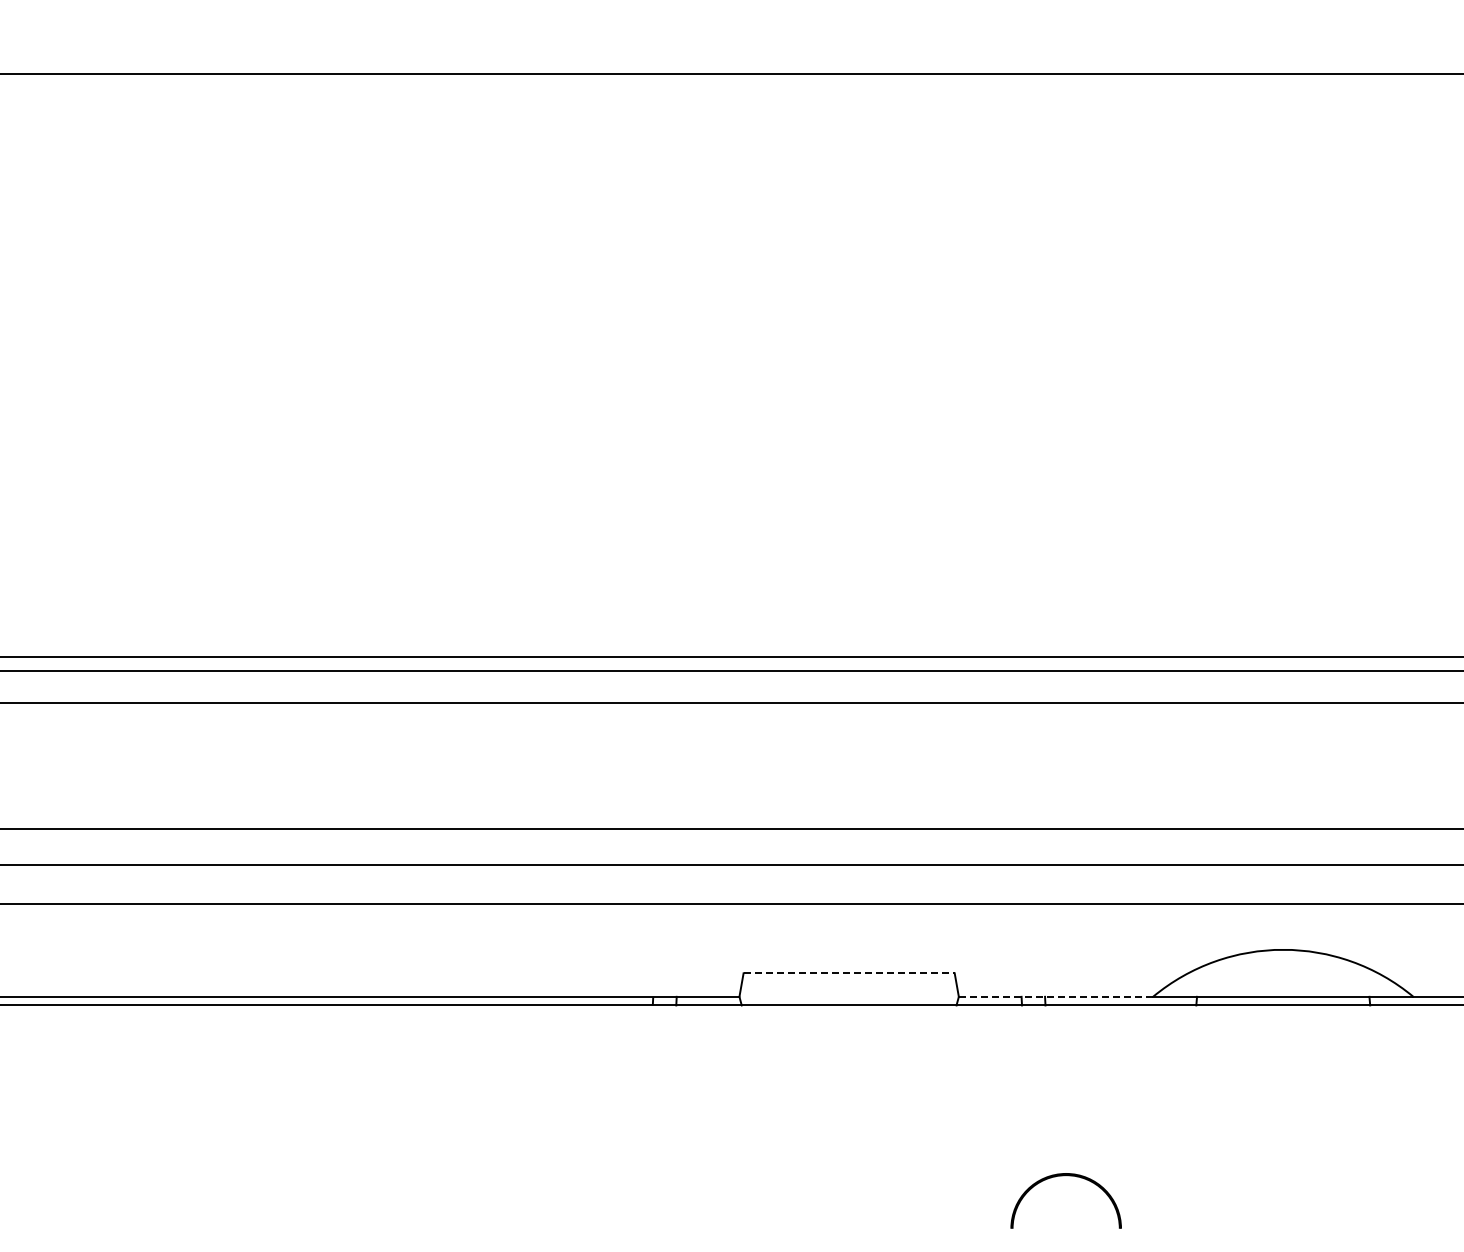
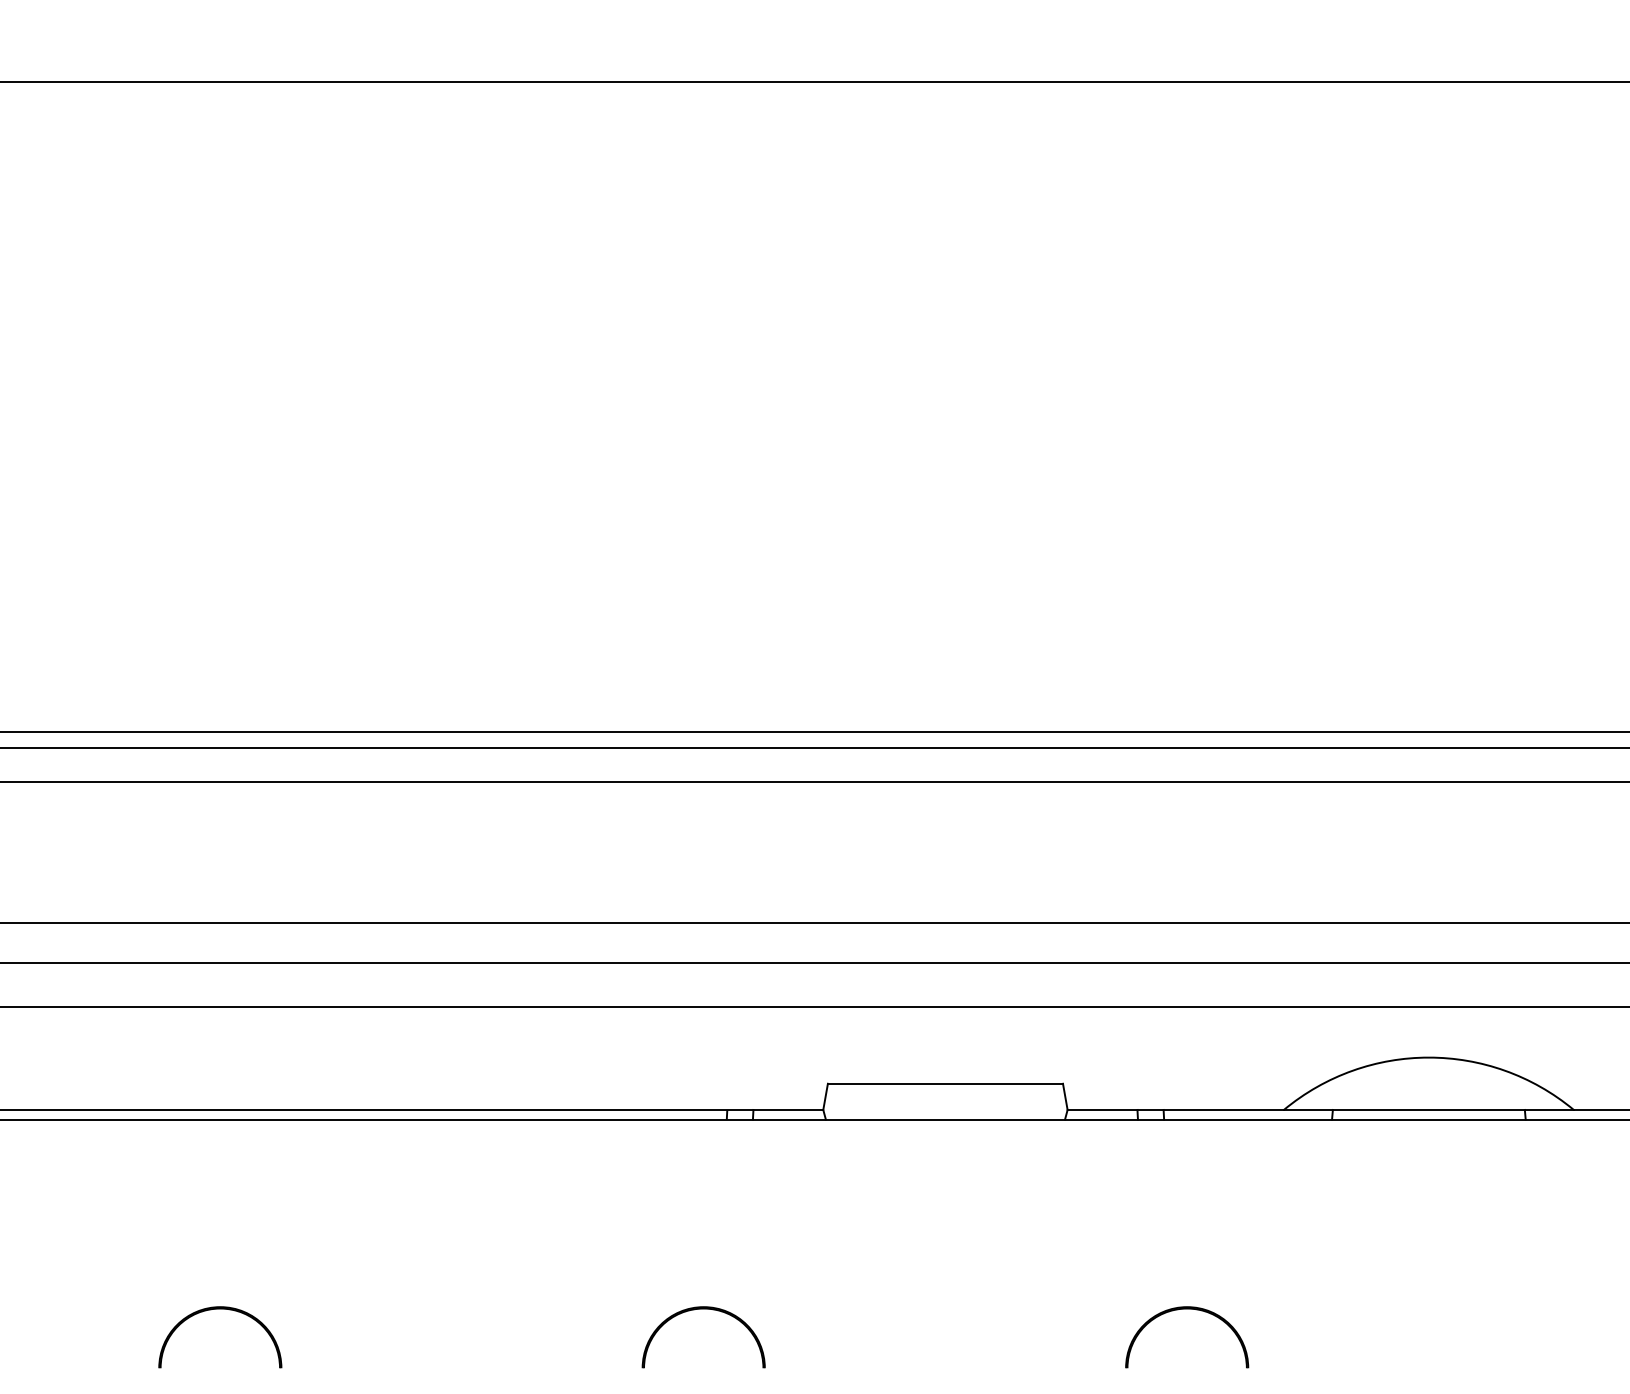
line: (849, 973) -> (945, 1083), dashed -> solid
line: (1056, 996) -> (1176, 1109), dashed -> solid
part: (196, 1176) -> (218, 1310), added
part: (630, 1176) -> (701, 1310), added

